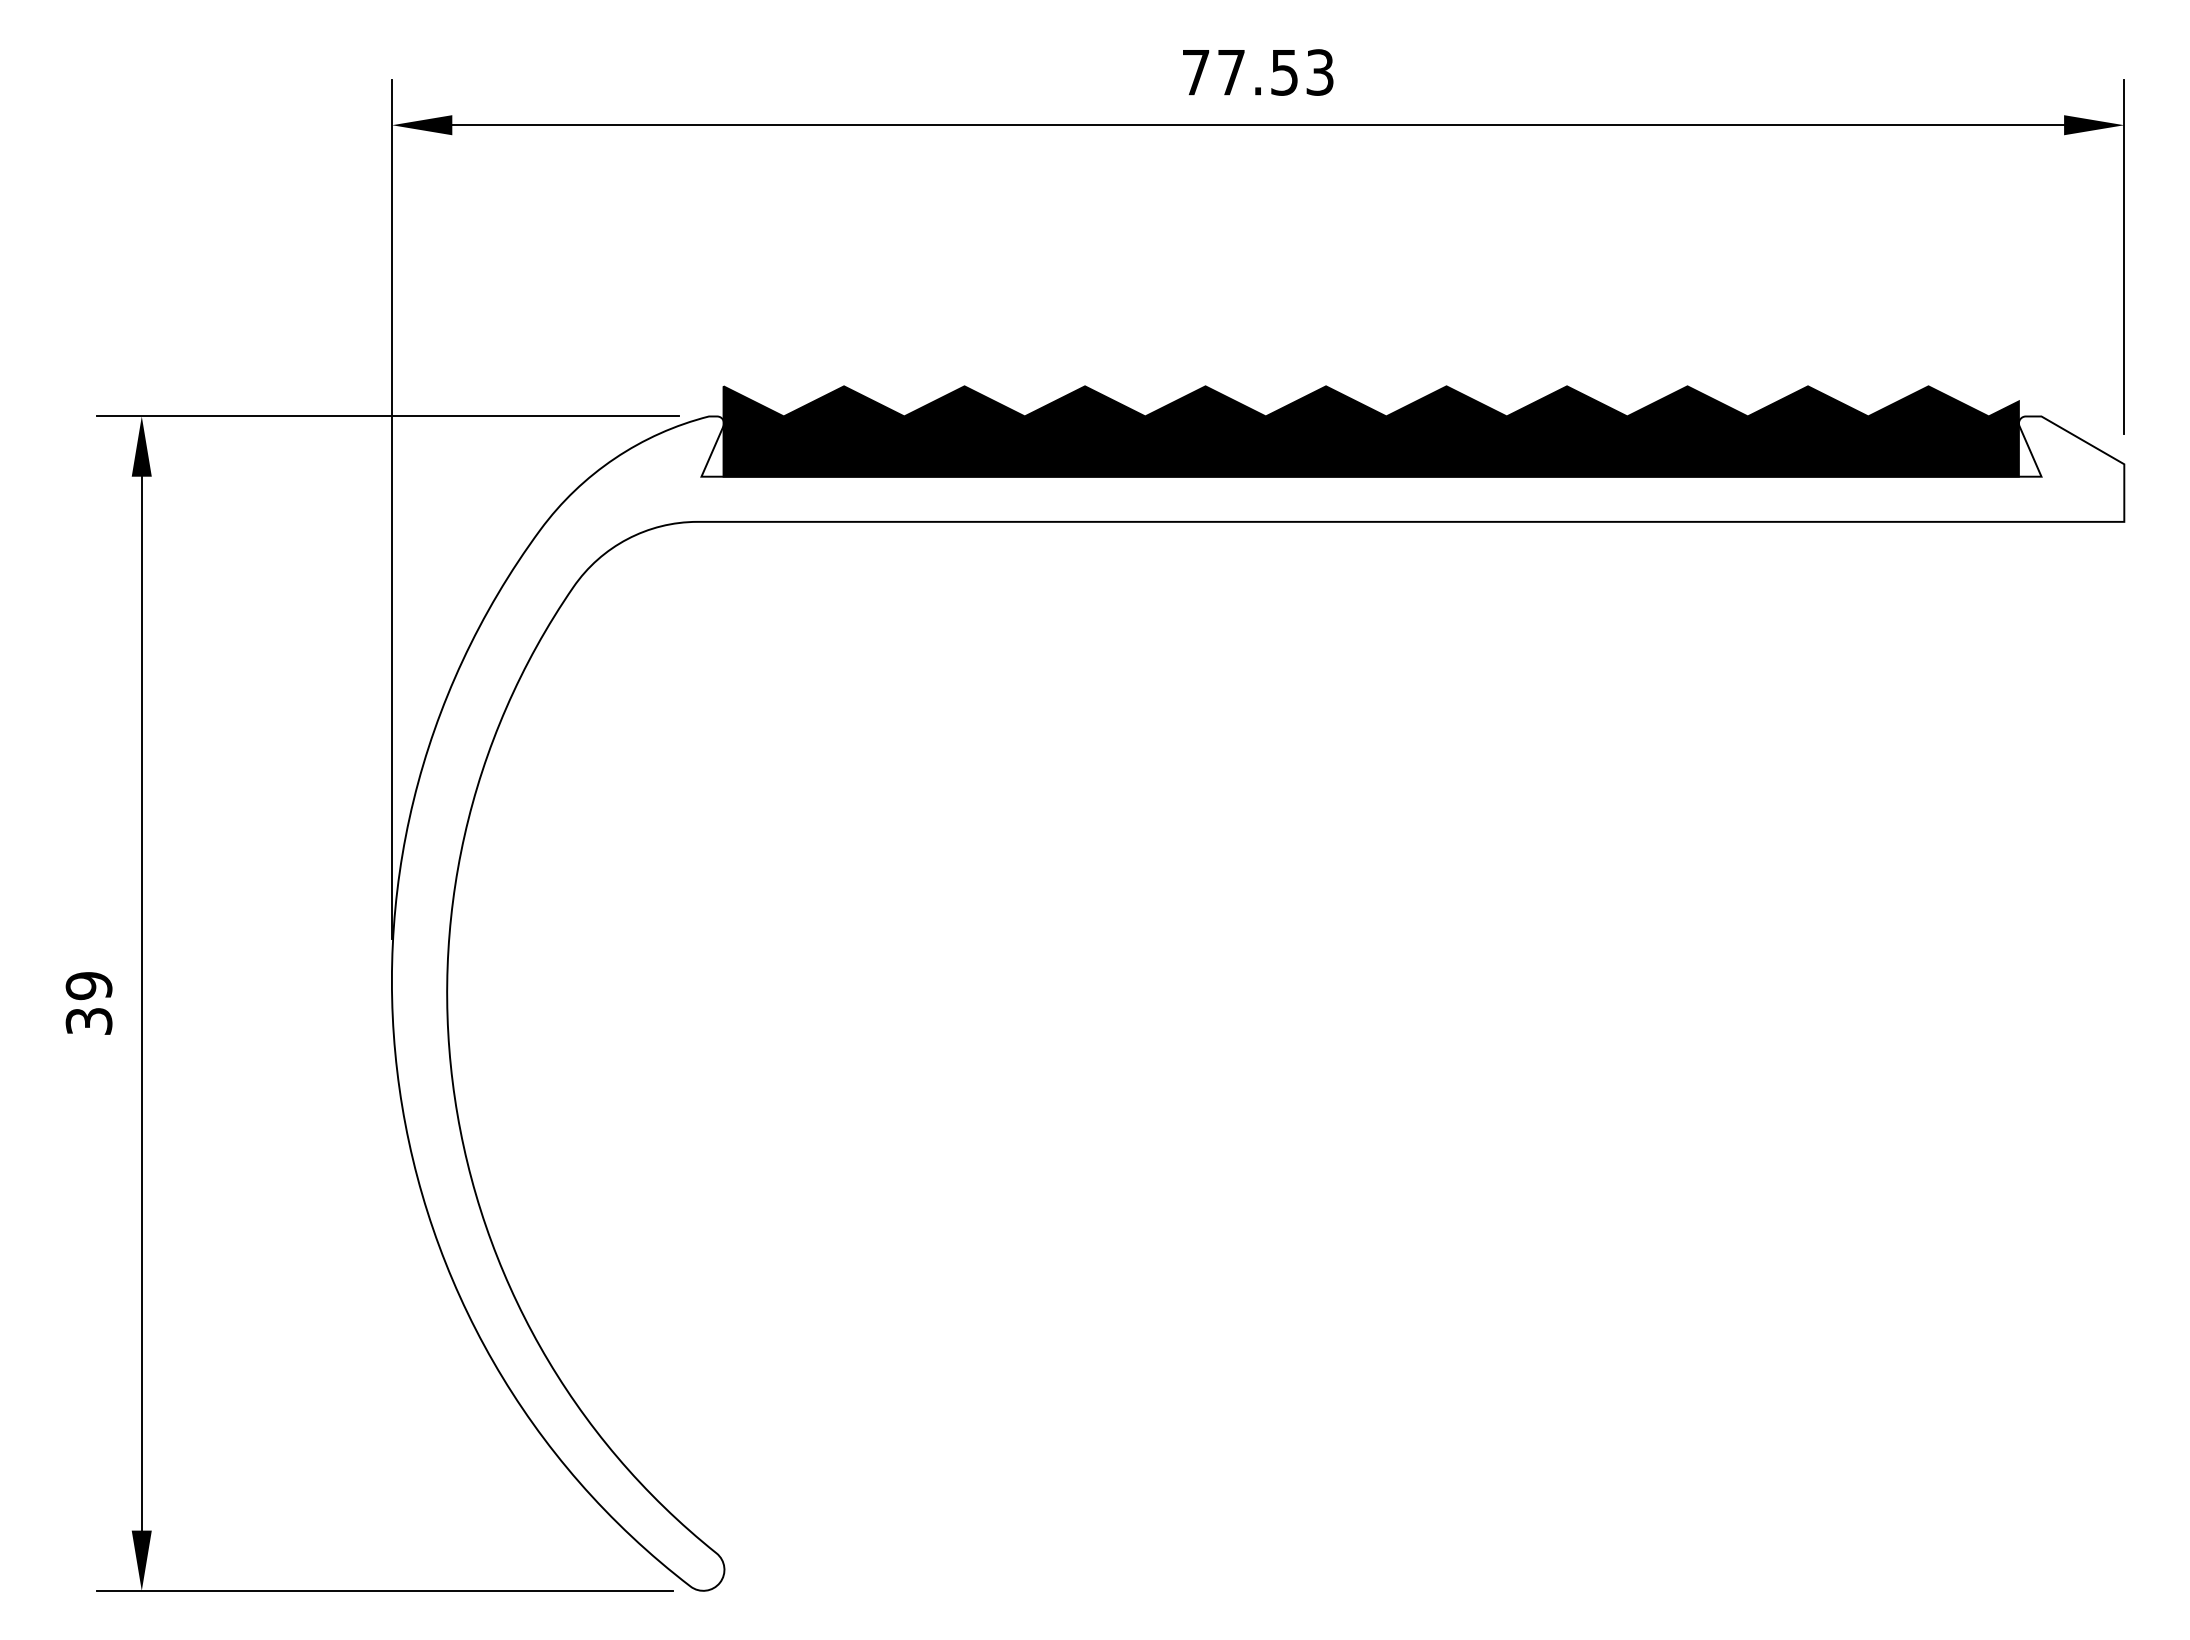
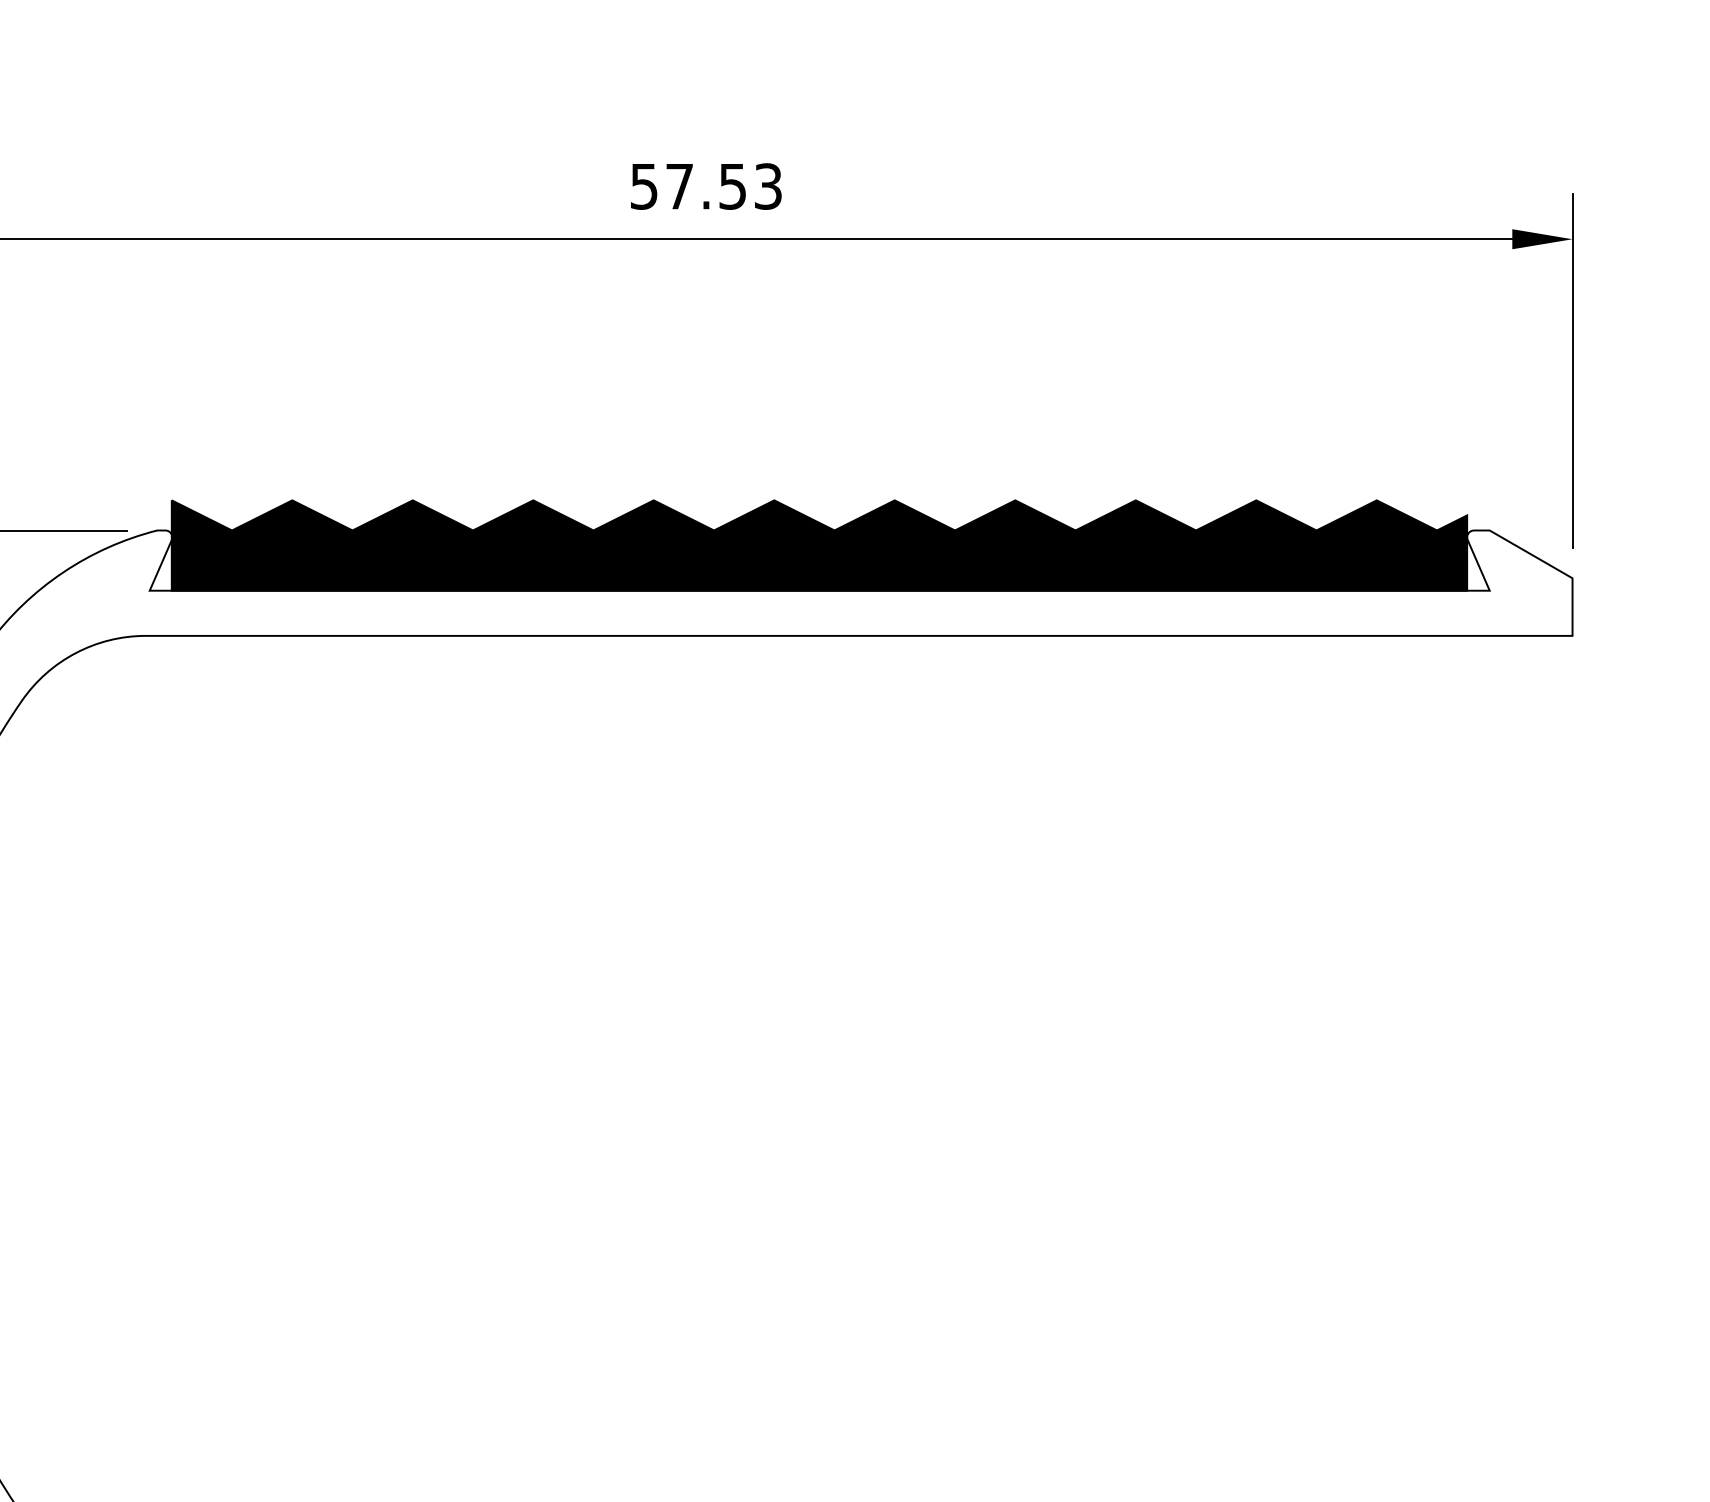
text: (1195, 72) -> (643, 186), 77.53 -> 57.53

